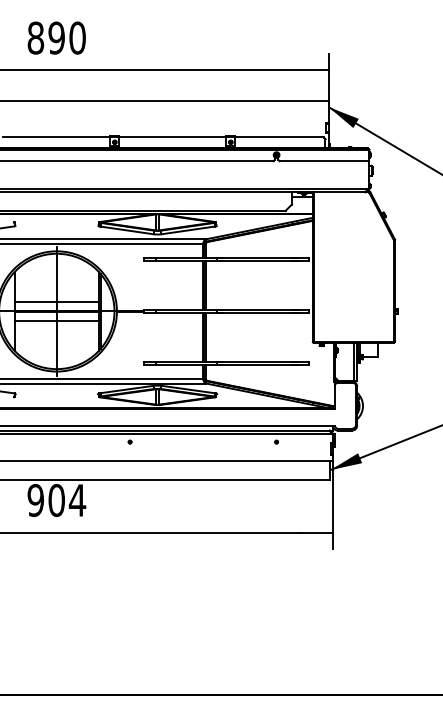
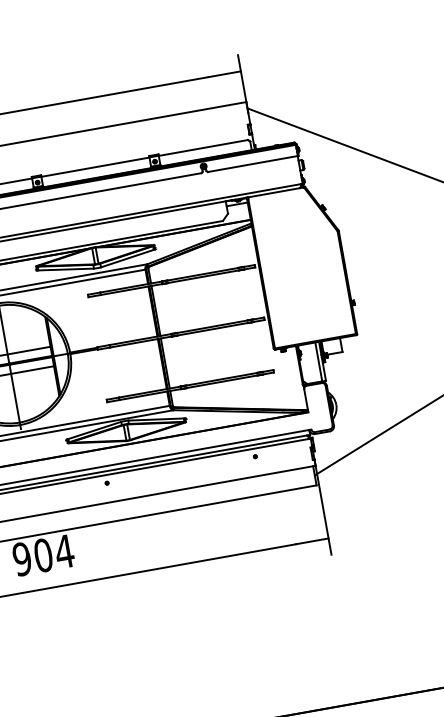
fill: (343, 117) -> (264, 116), removed
fill: (346, 461) -> (329, 463), removed

